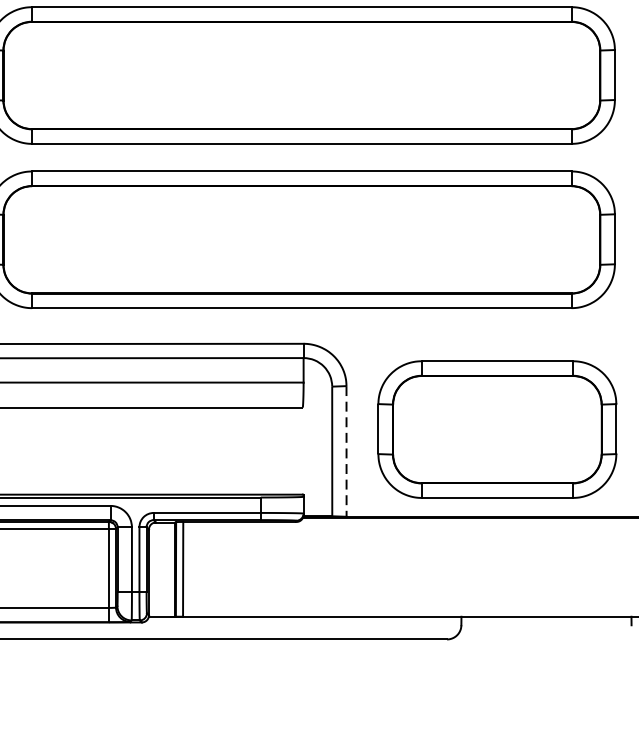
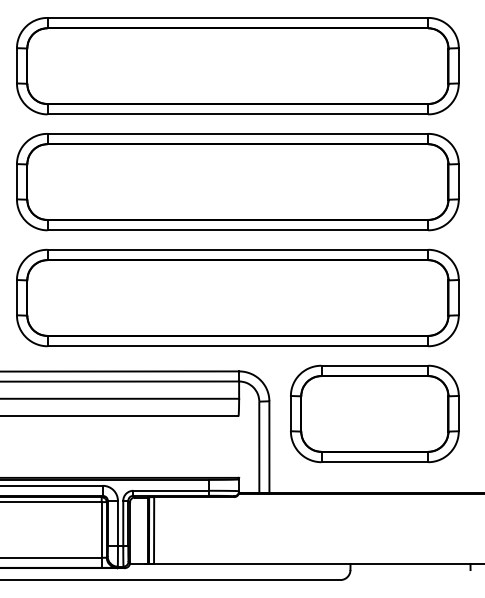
part: (496, 428) -> (374, 413), moved
line: (346, 451) -> (269, 447), dashed -> solid

